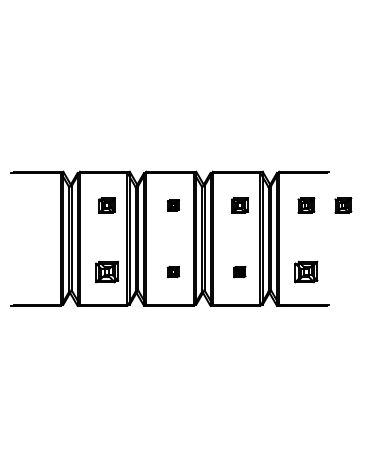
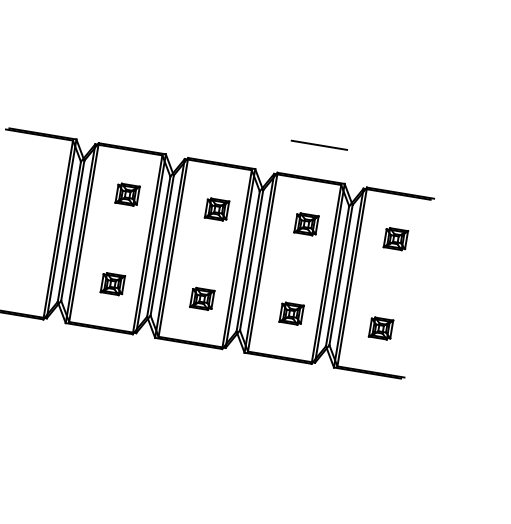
line: (239, 146) -> (319, 144), added
part: (173, 205) -> (217, 209), size x1.43
part: (343, 205) -> (445, 247), removed
part: (106, 271) -> (112, 283), size x0.71
part: (173, 271) -> (202, 298), size x1.43
part: (239, 271) -> (291, 312), size x1.43
part: (306, 271) -> (381, 327), size x0.71

